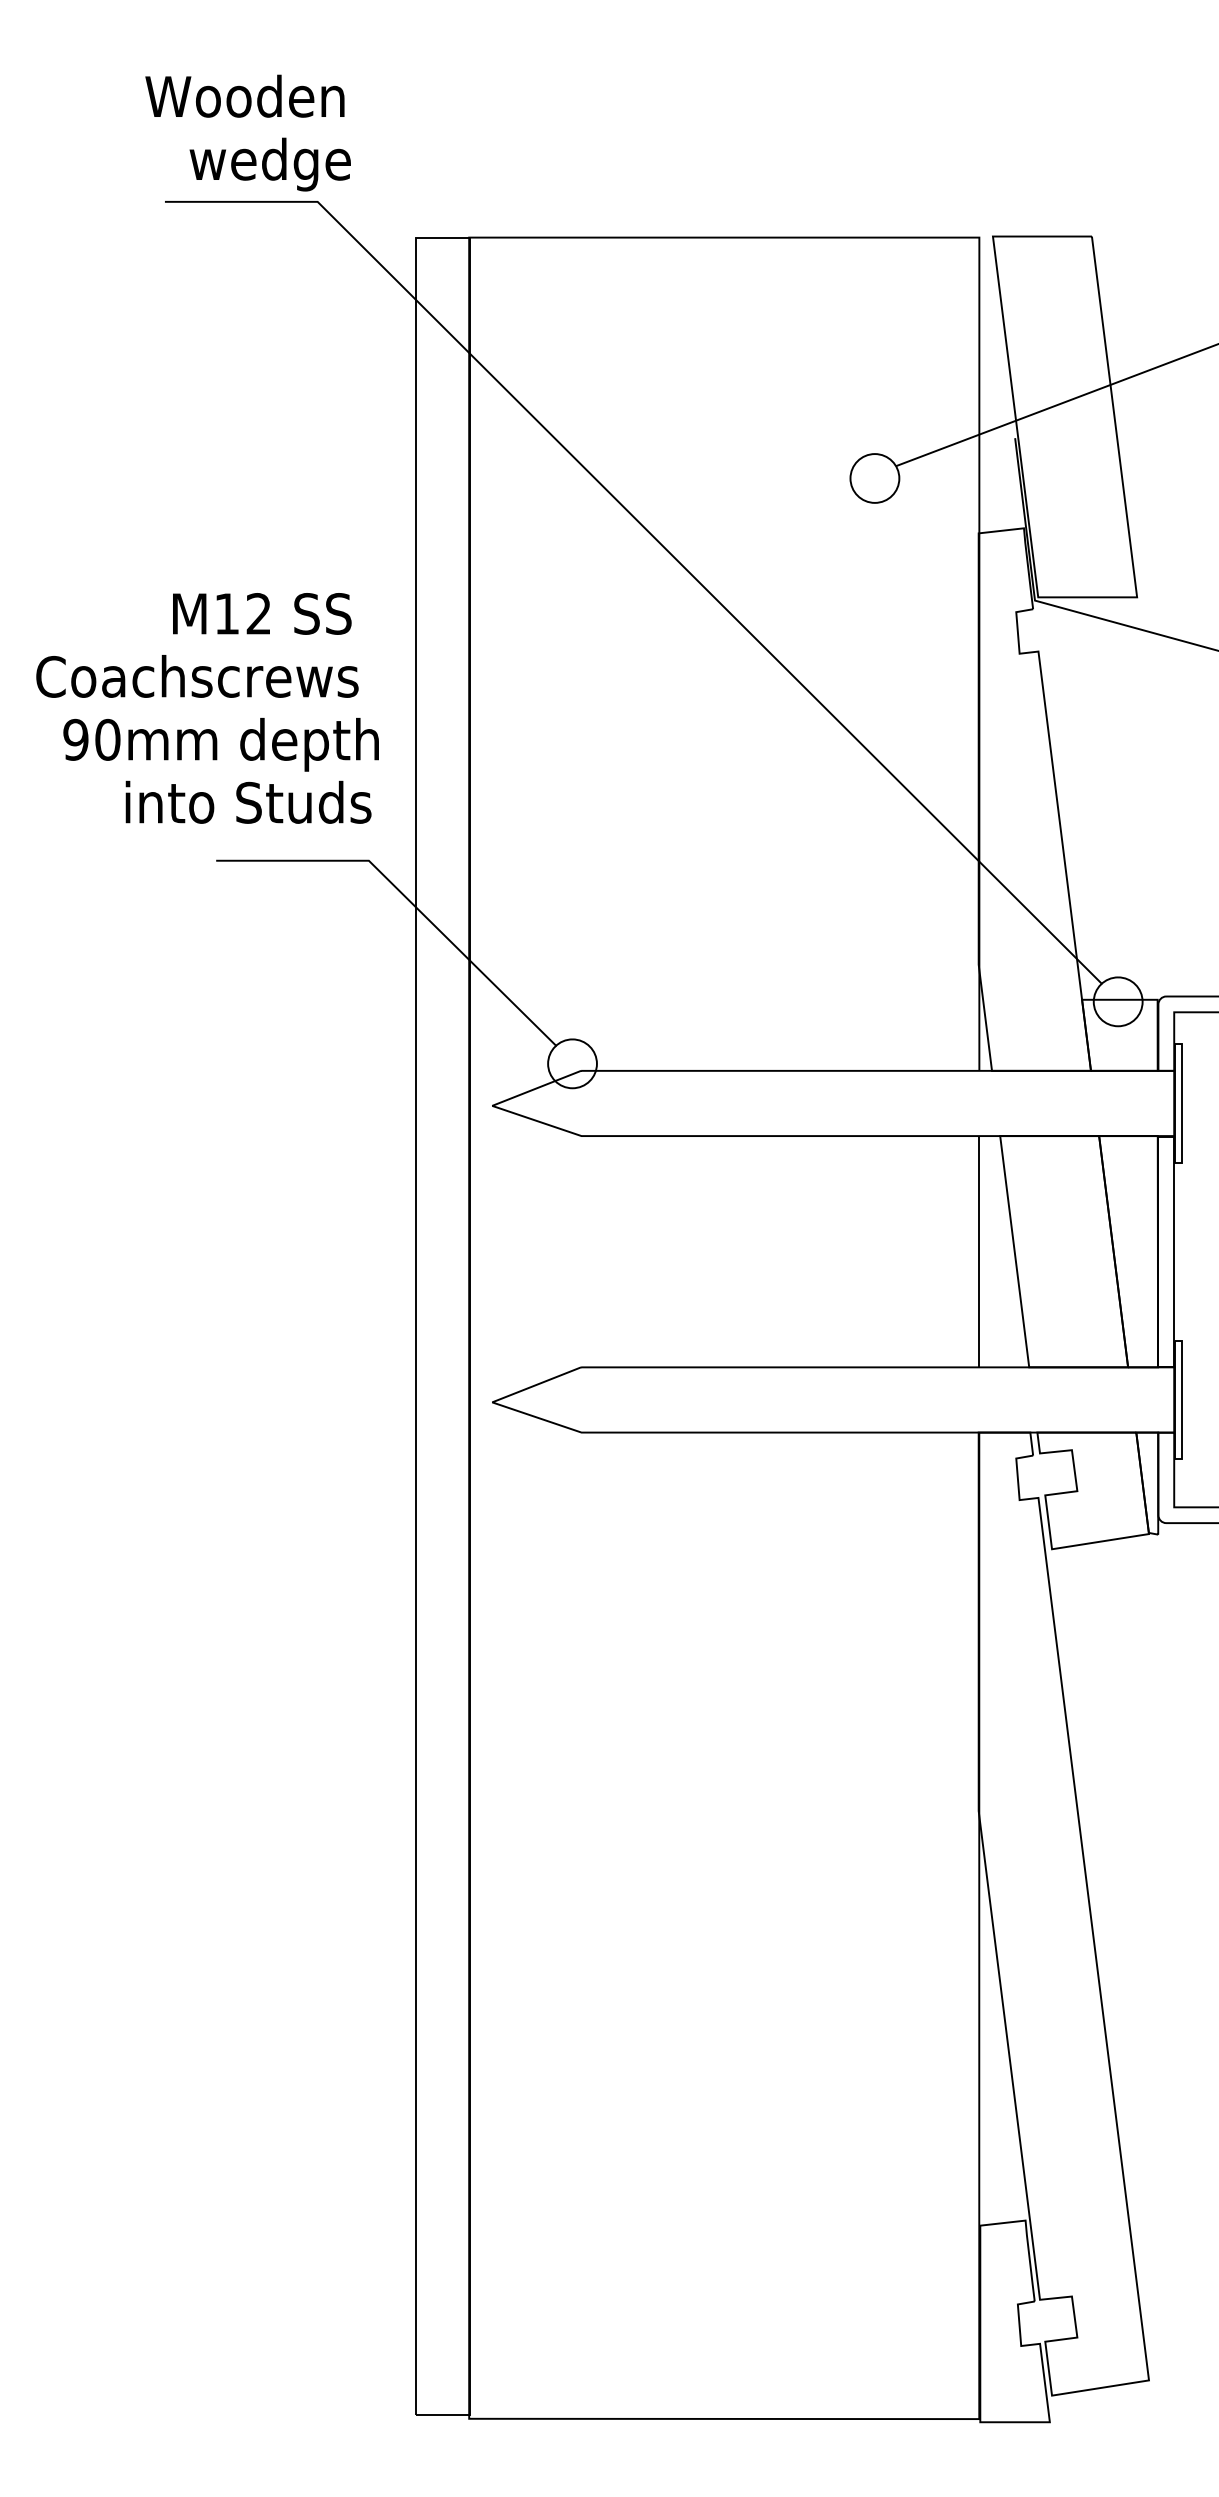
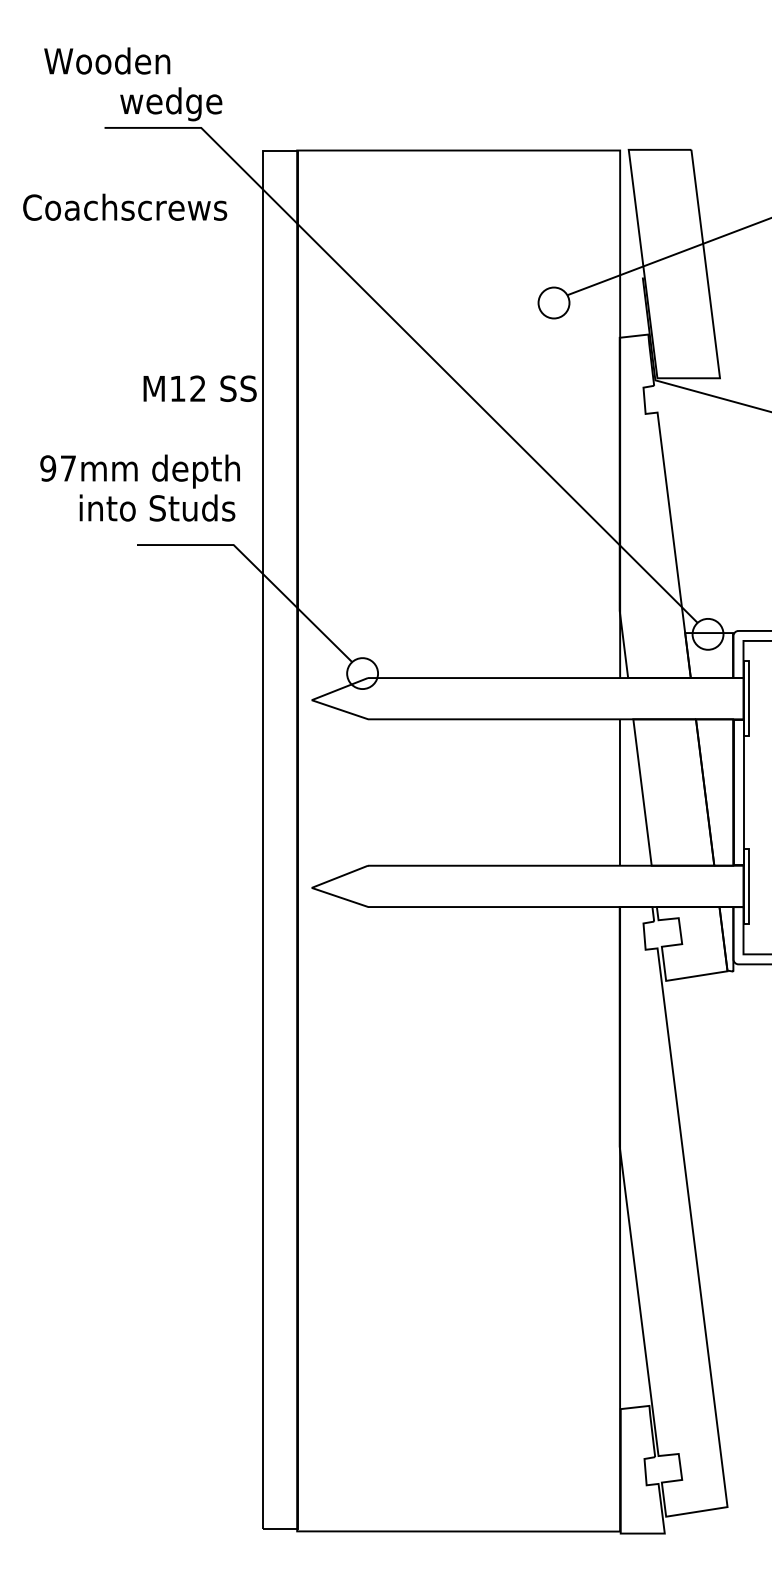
text: (245, 95) -> (107, 60), moved
text: (261, 613) -> (199, 388), moved
text: (198, 675) -> (125, 206), moved
text: (107, 739) -> (68, 468), 90mm -> 97mm

